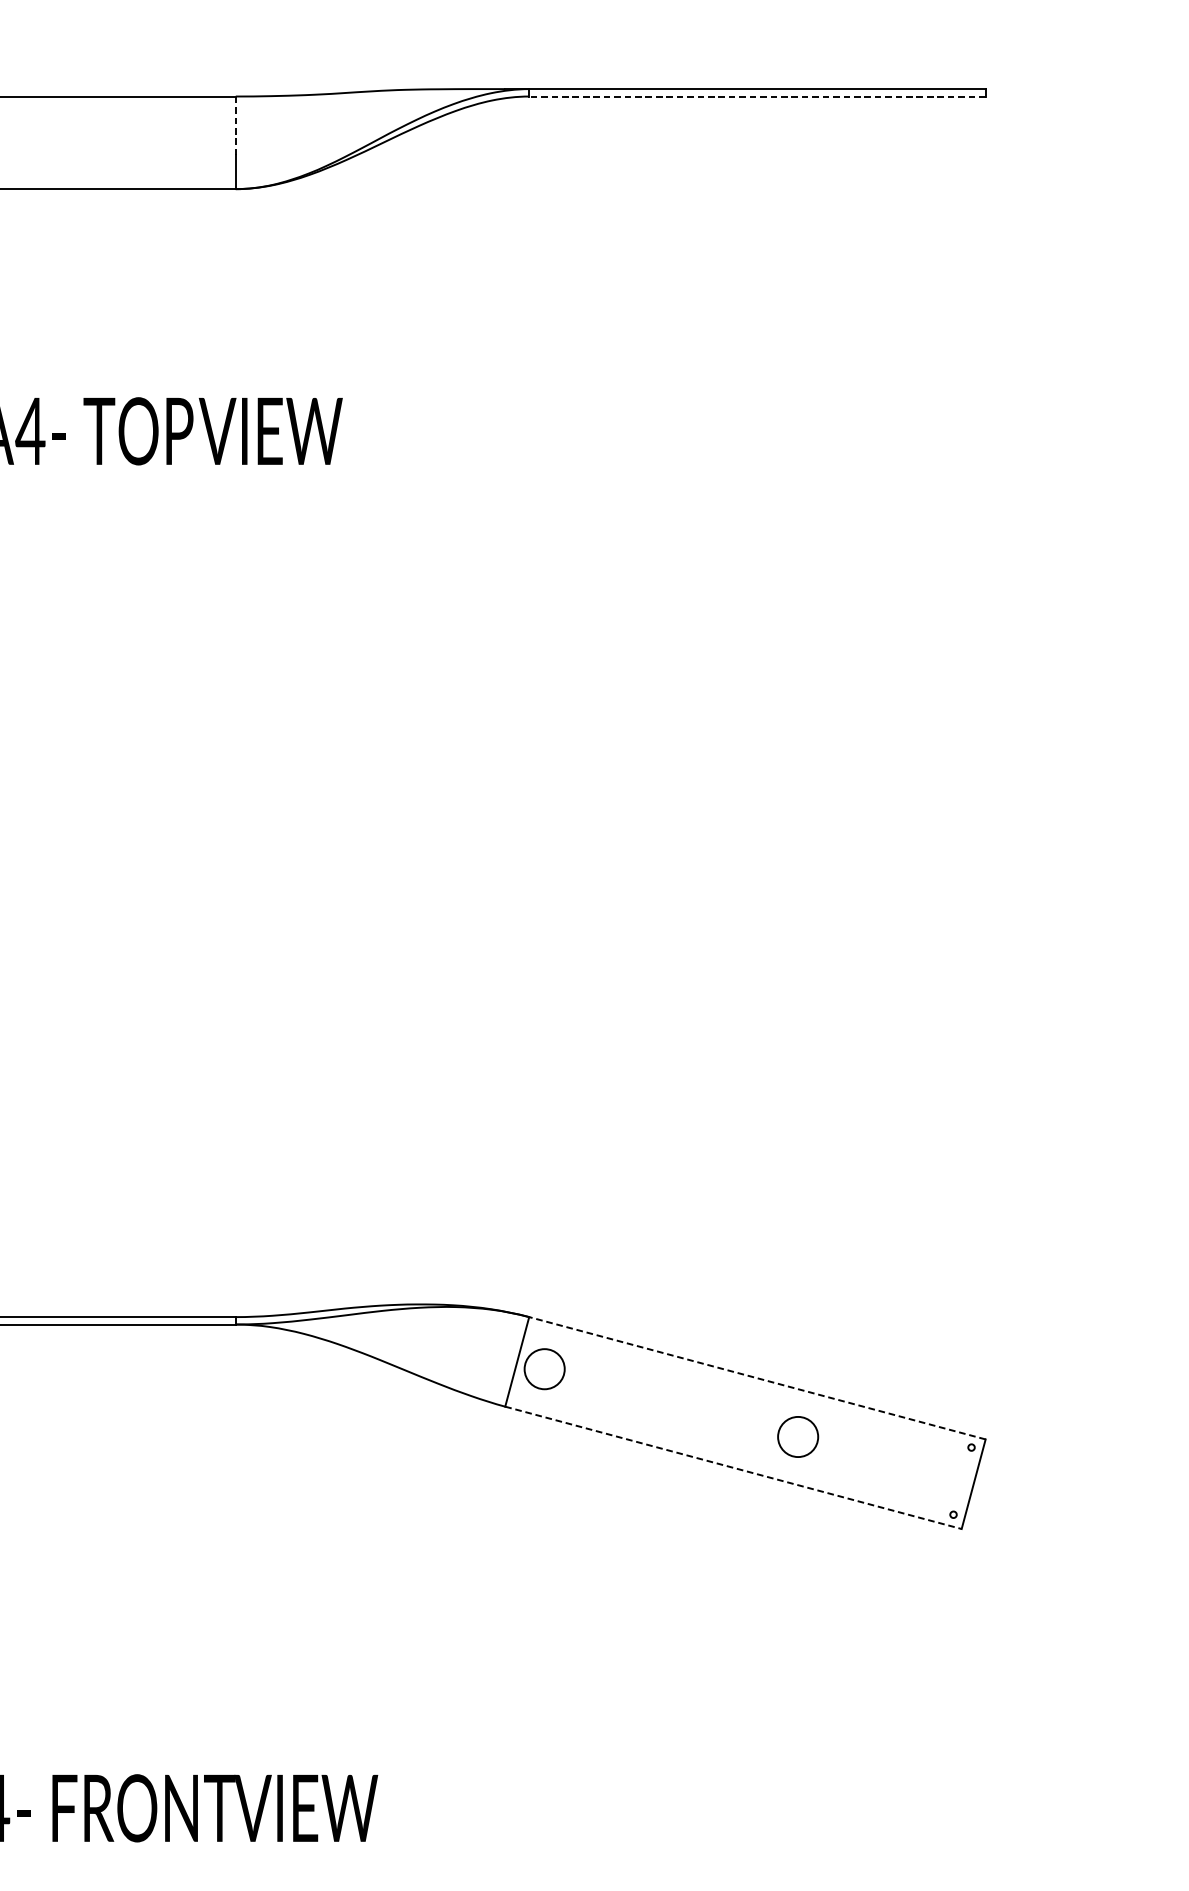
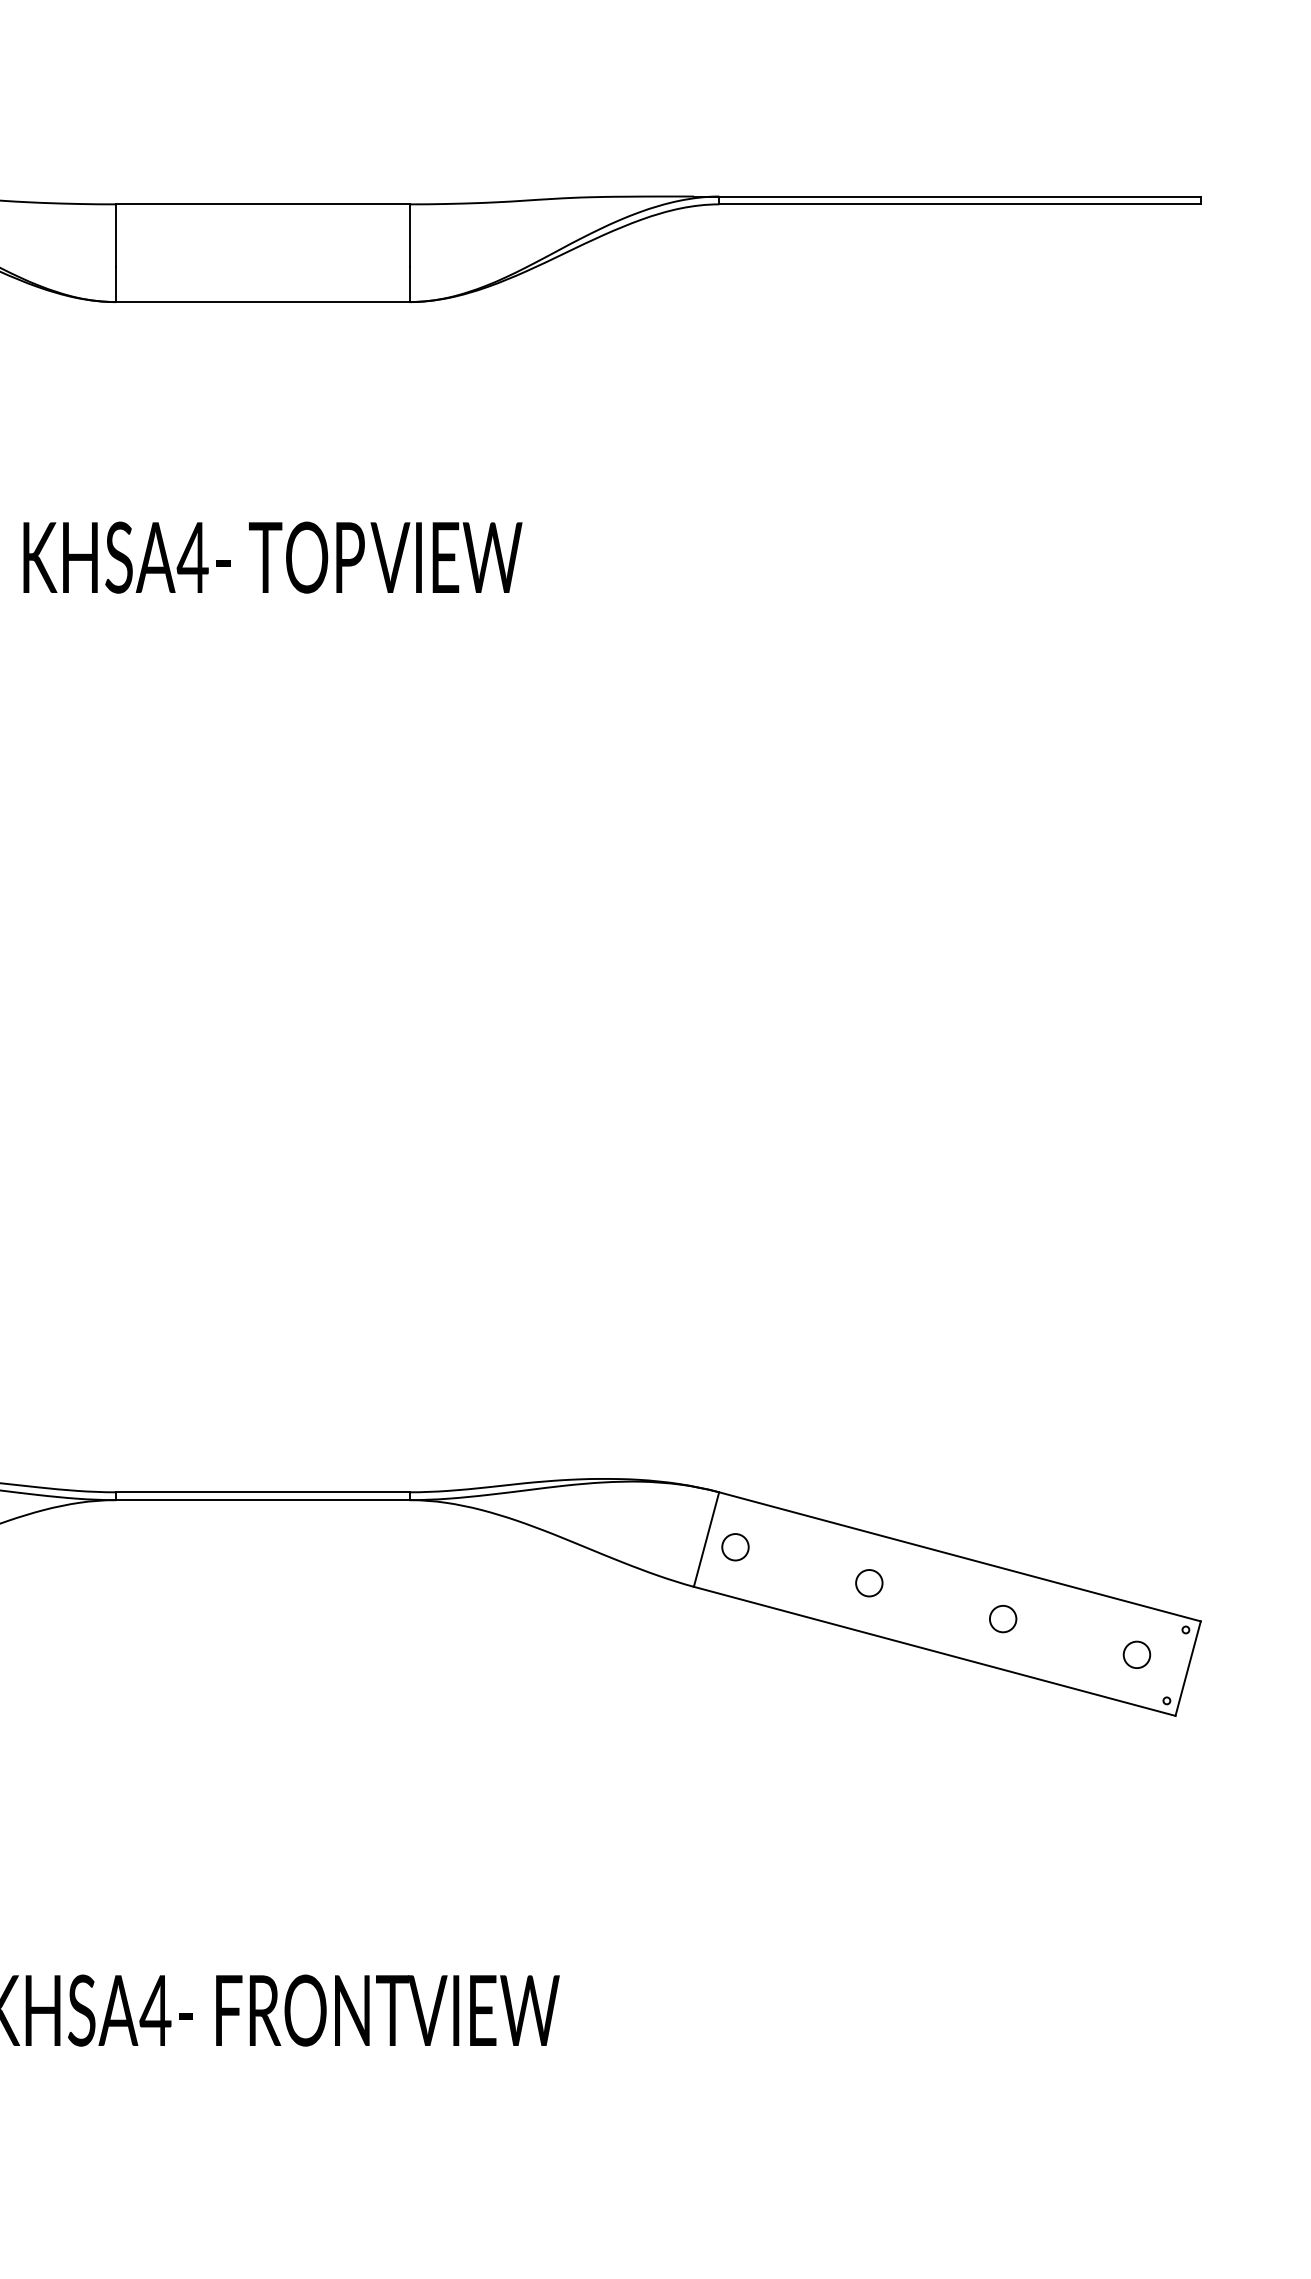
line: (757, 96) -> (960, 204), dashed -> solid
line: (235, 125) -> (409, 234), dashed -> solid
circle: (544, 1369) -> (735, 1547), size x0.62
line: (756, 1377) -> (959, 1556), dashed -> solid
circle: (671, 1403) -> (869, 1583), added
circle: (798, 1437) -> (1003, 1619), size x0.62
line: (734, 1467) -> (935, 1651), dashed -> solid
circle: (924, 1470) -> (1136, 1654), added

